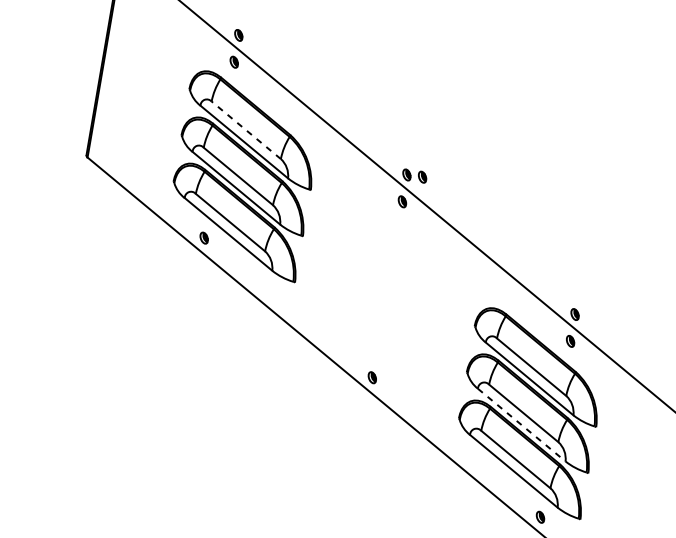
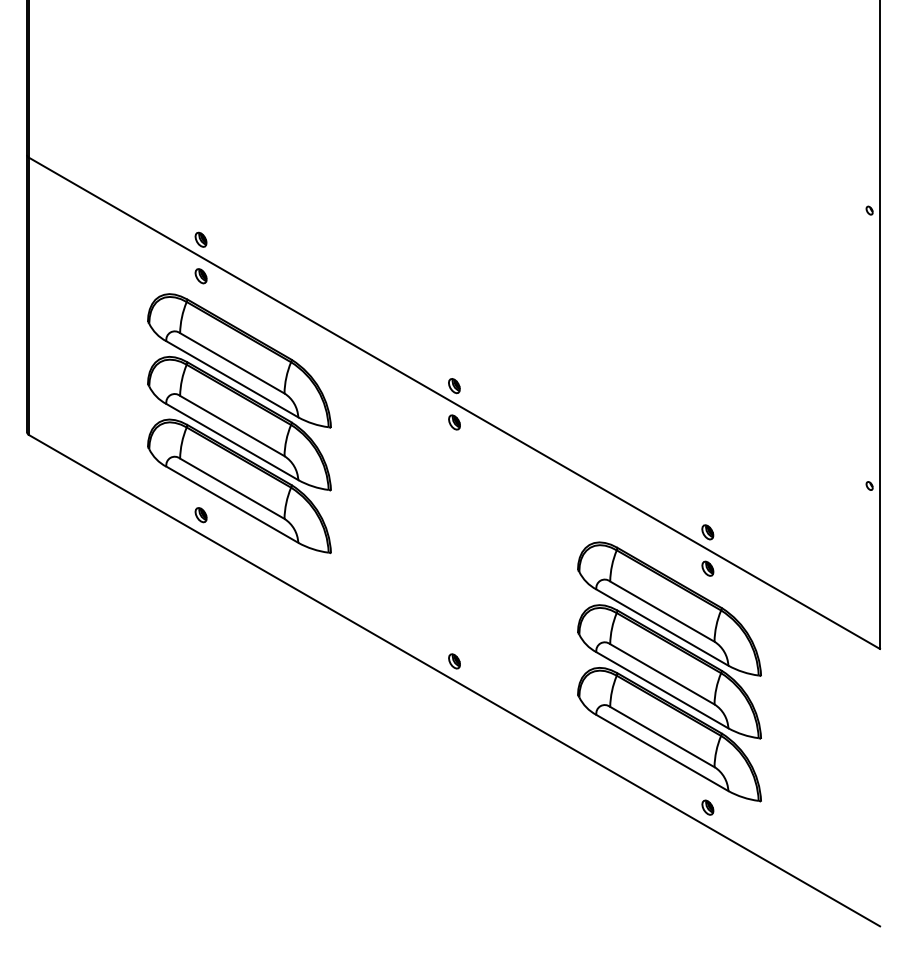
line: (245, 130) -> (231, 363), dashed -> solid
part: (422, 177) -> (475, 385), removed
line: (521, 425) -> (662, 690), dashed -> solid

